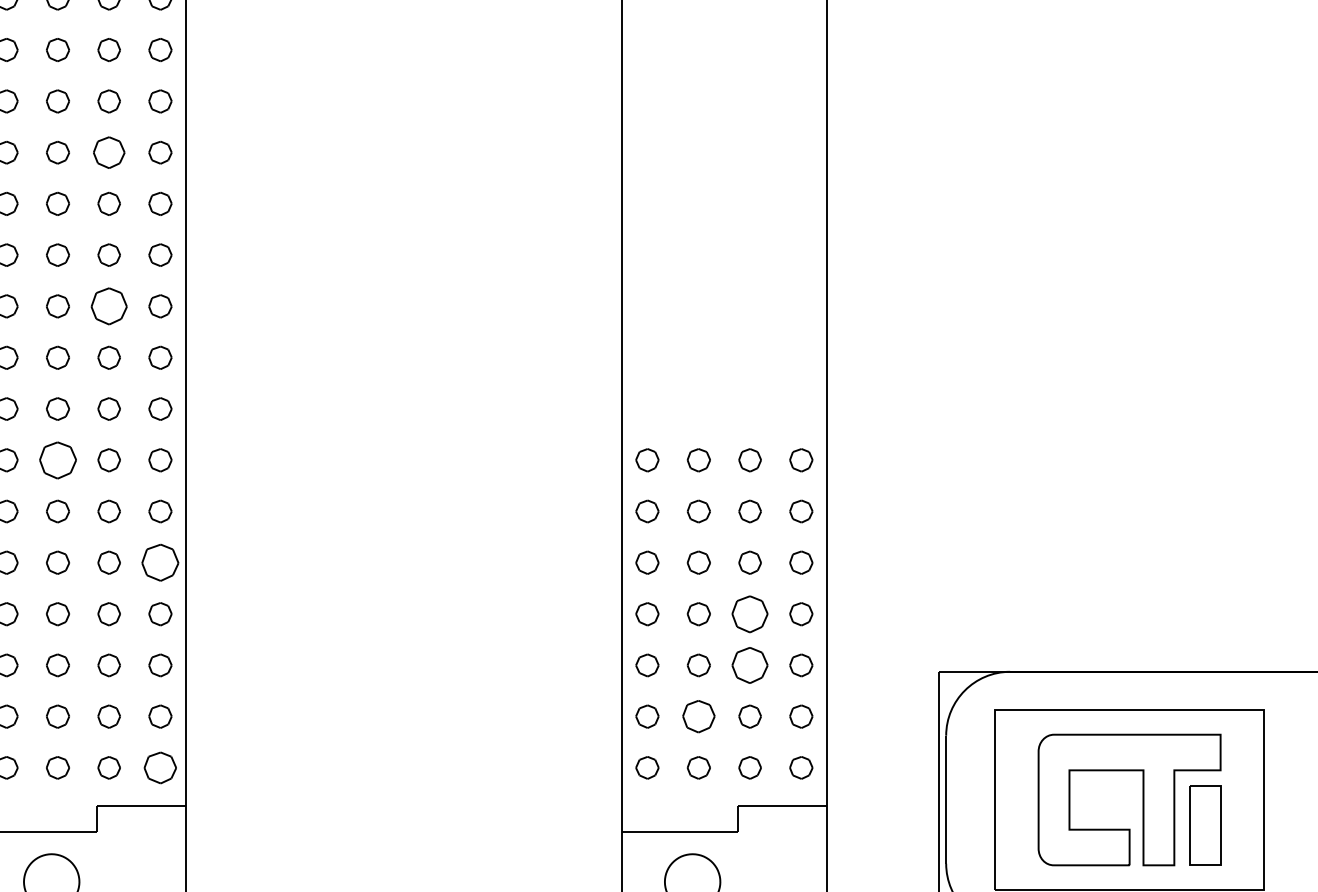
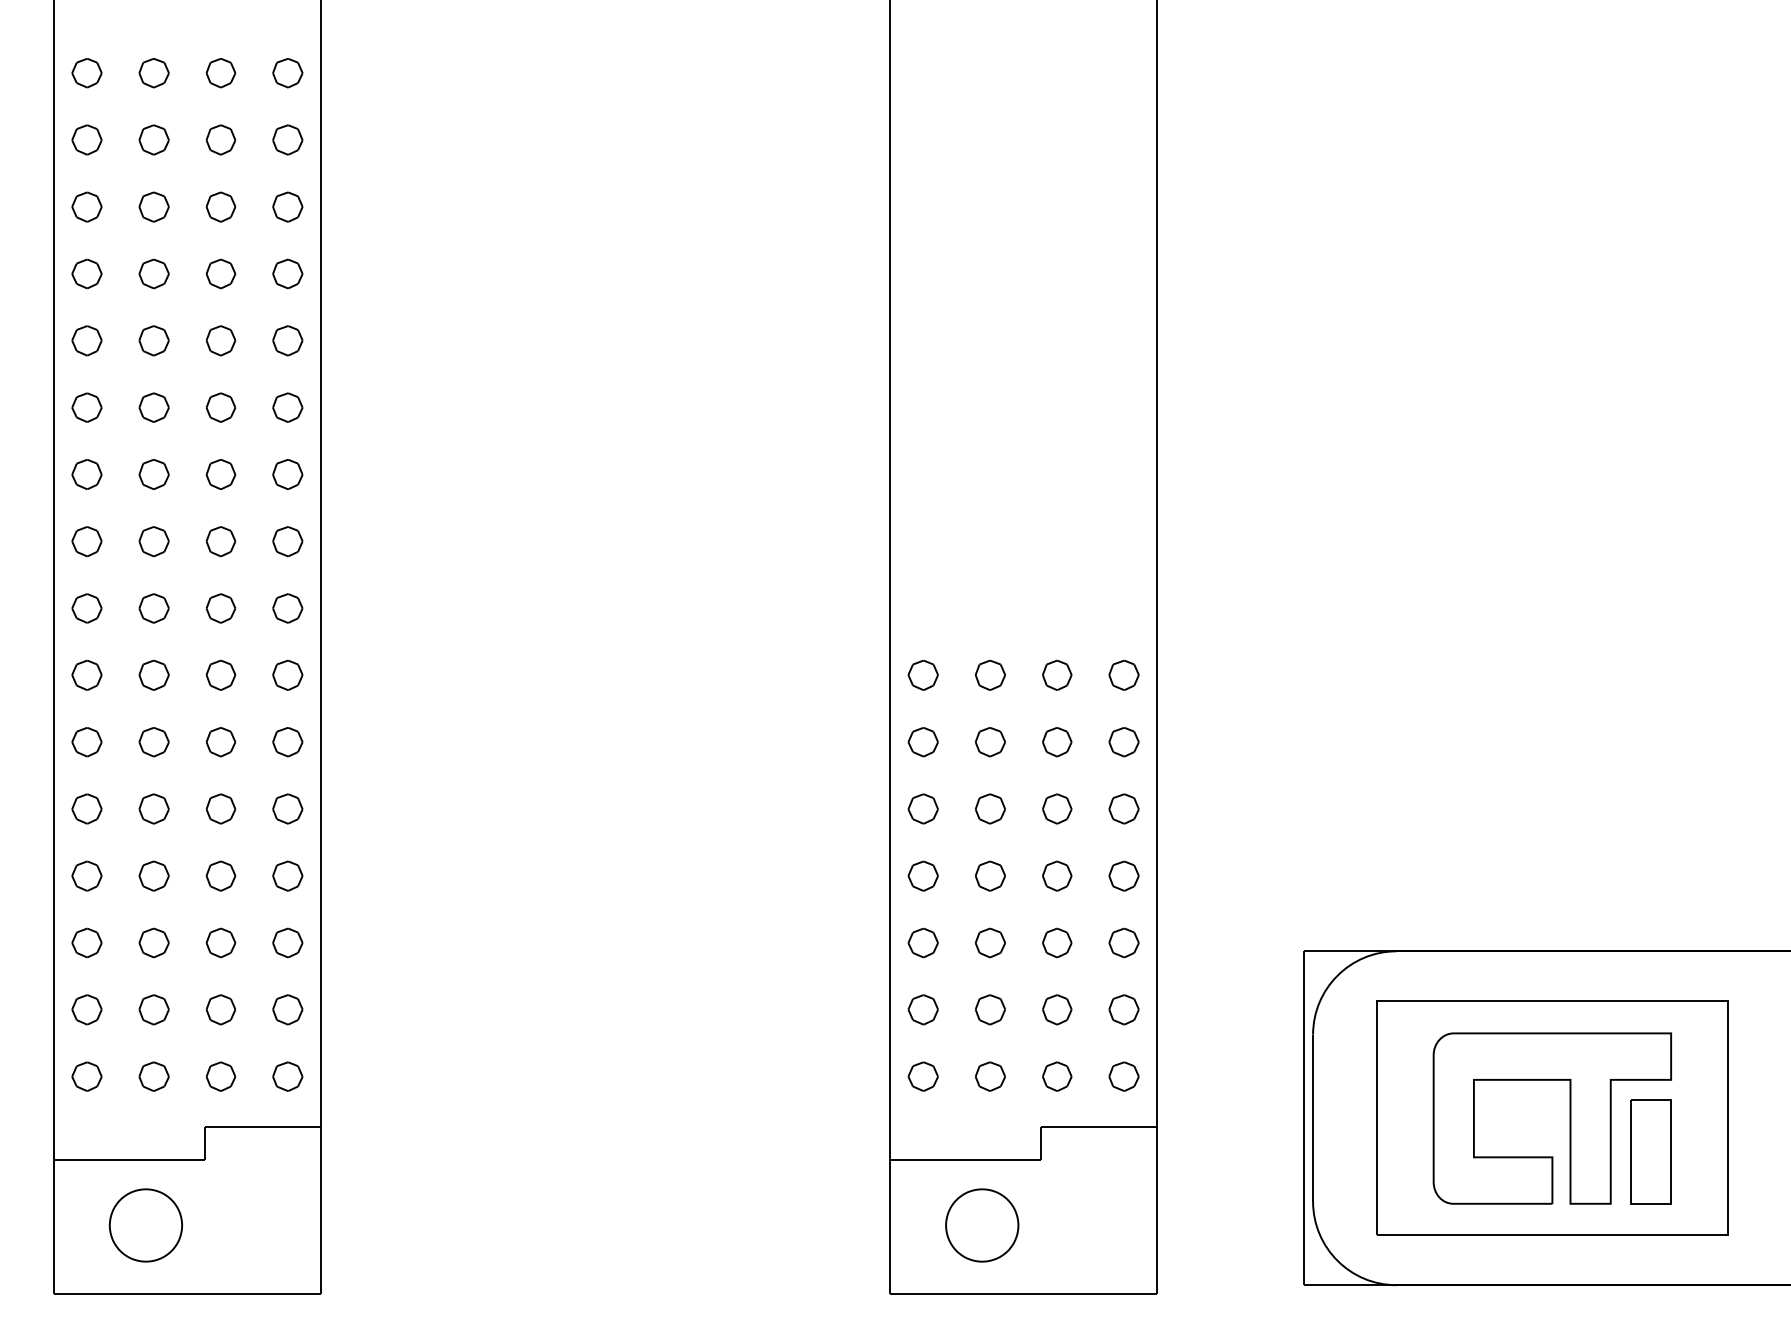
part: (108, 152) -> (220, 273), size x0.71
part: (108, 306) -> (220, 474), size x0.62
part: (57, 459) -> (153, 674), size x0.62
part: (160, 562) -> (287, 808), size x0.62
part: (750, 613) -> (1057, 875), size x0.62
part: (750, 665) -> (1057, 942), size x0.62
part: (698, 716) -> (990, 1009), size x0.71
part: (160, 767) -> (287, 1076), size x0.71

